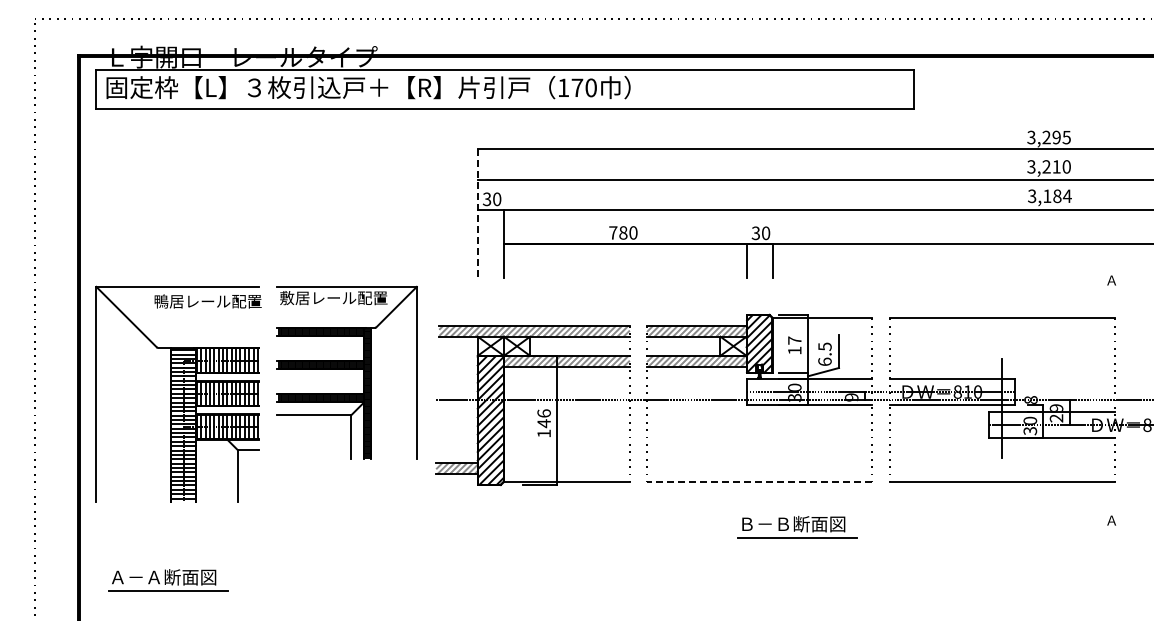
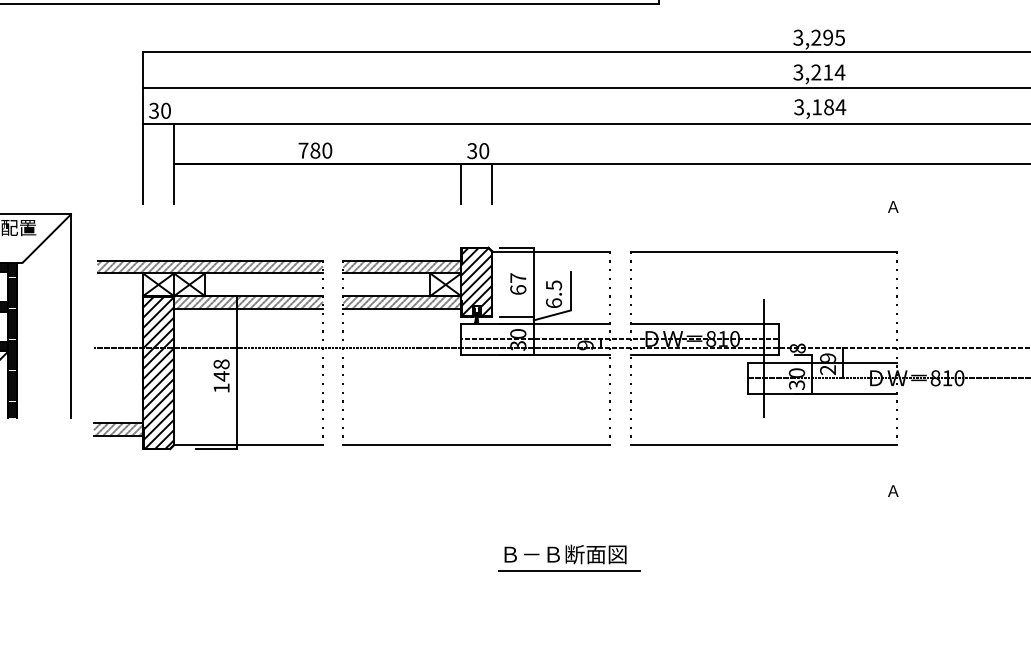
text: (1066, 166) -> (839, 72), 3,210 -> 3,214
line: (477, 213) -> (142, 127), dashed -> solid
text: (794, 350) -> (517, 289), 17 -> 67
text: (543, 413) -> (220, 364), 146 -> 148
line: (759, 481) -> (476, 444), dashed -> solid
part: (797, 527) -> (569, 558), moved

